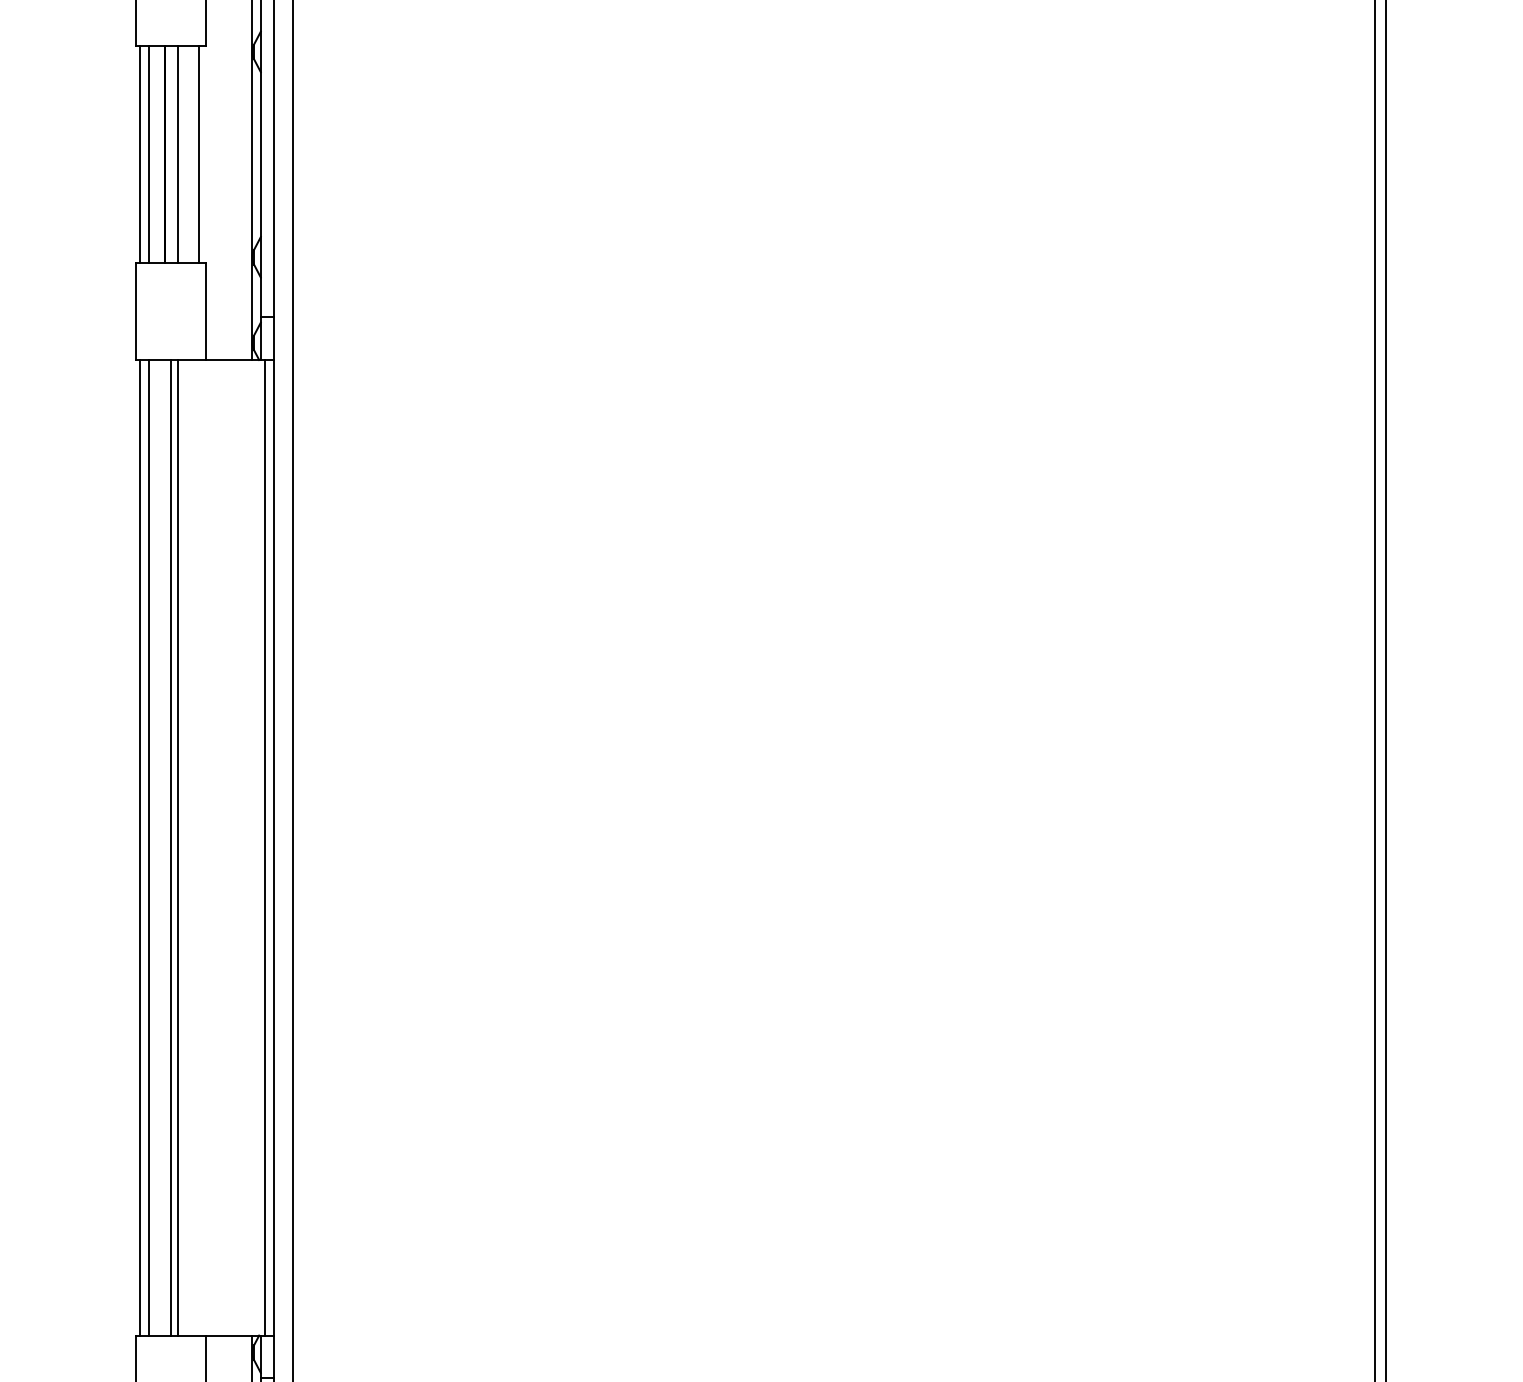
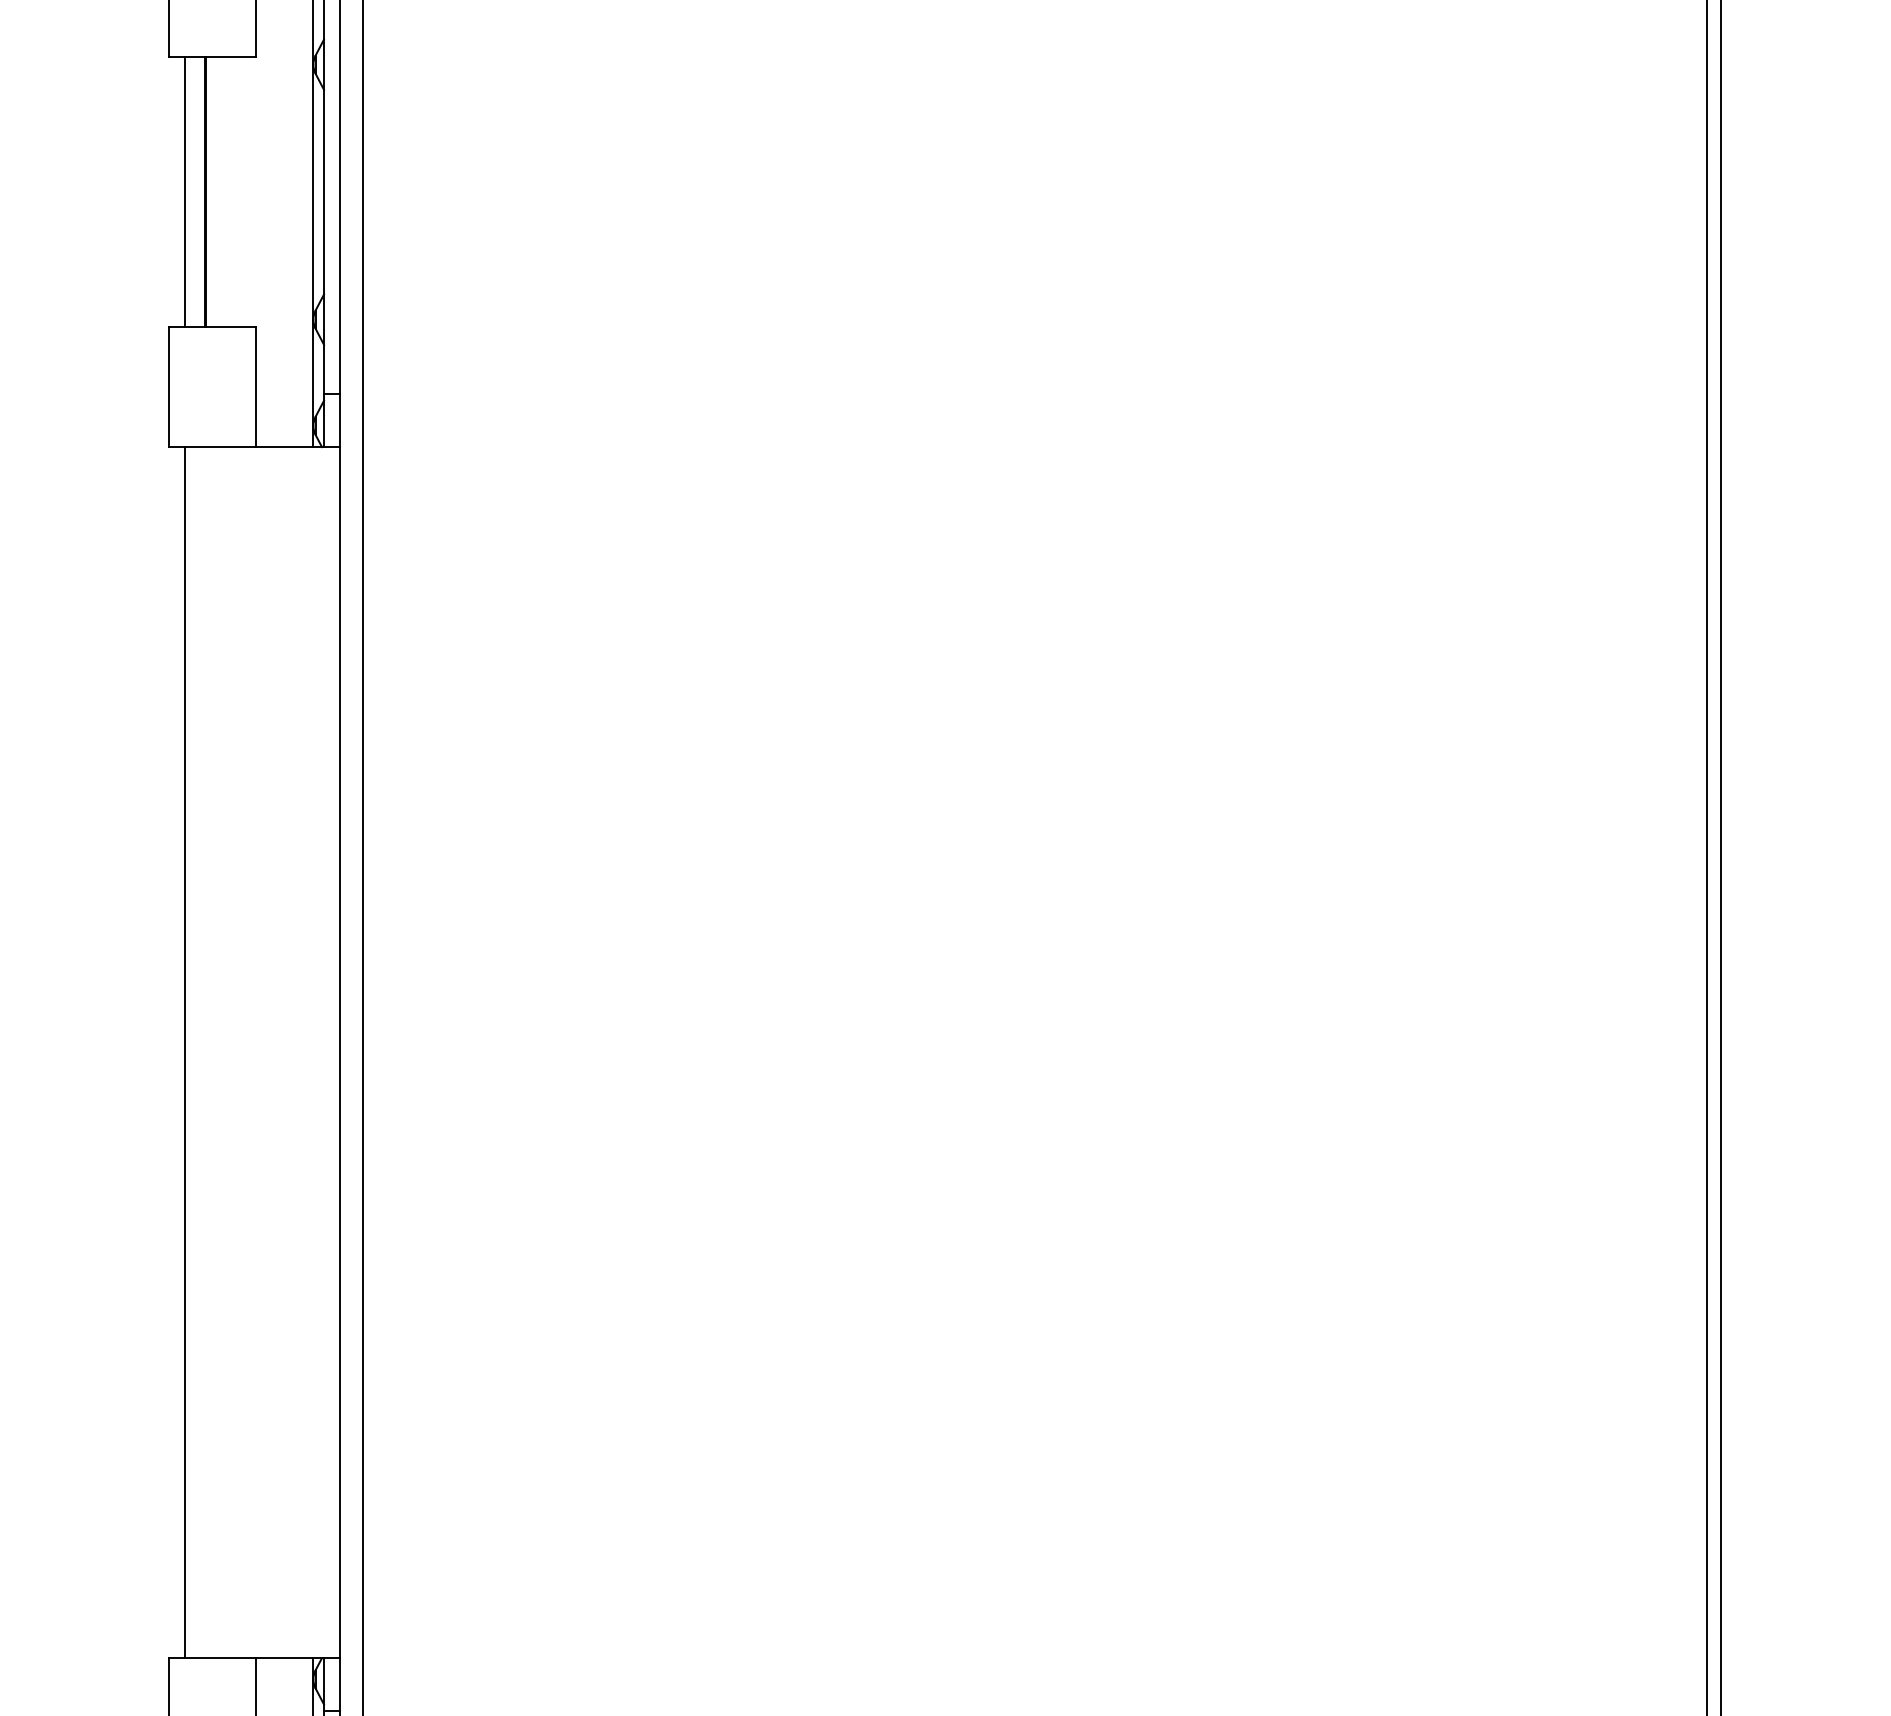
line: (140, 154) -> (174, 192), removed
line: (178, 154) -> (221, 192), removed
line: (199, 154) -> (247, 192), removed
line: (140, 847) -> (174, 1052), removed
line: (170, 847) -> (212, 1052), removed
line: (178, 847) -> (221, 1052), removed
line: (265, 847) -> (329, 1052), removed

